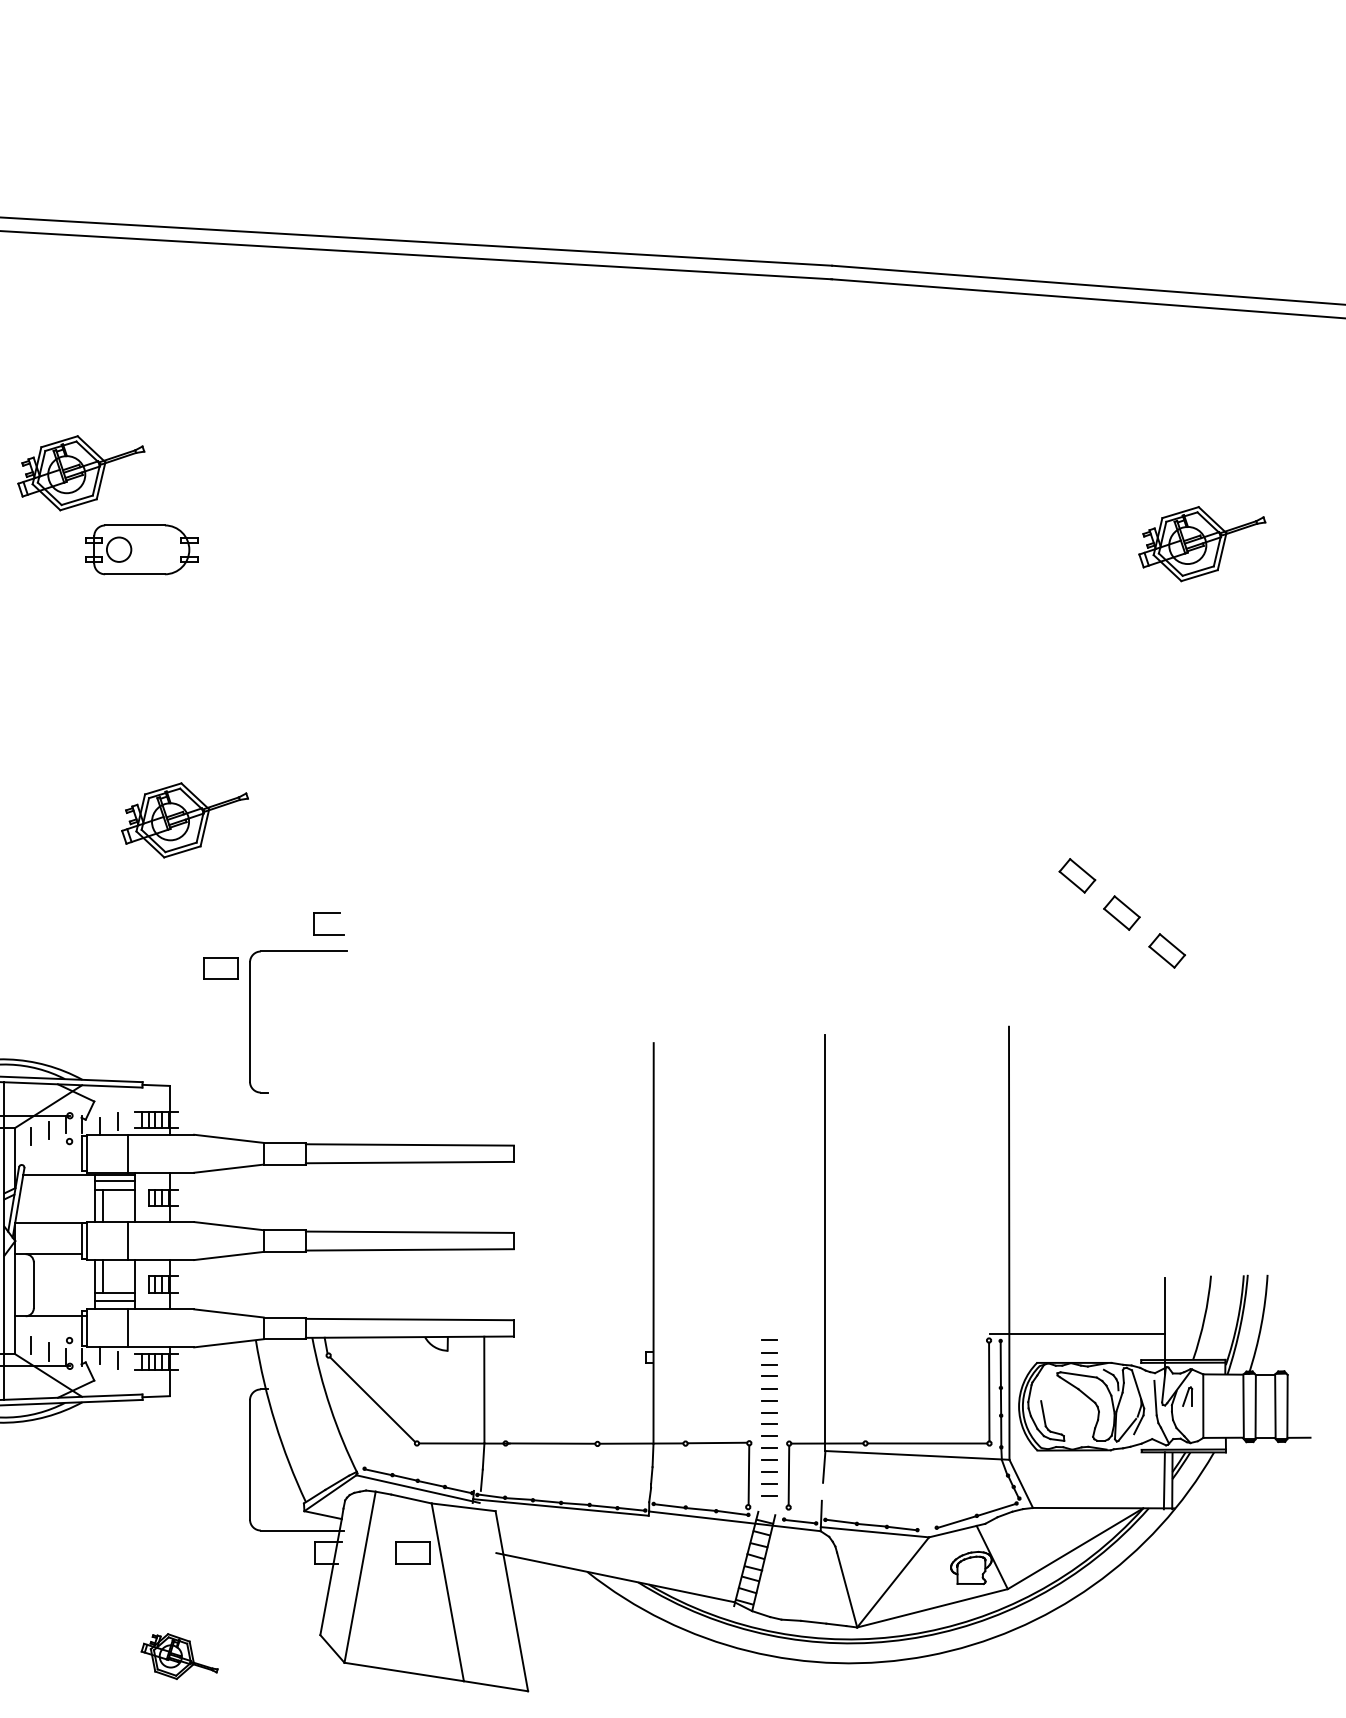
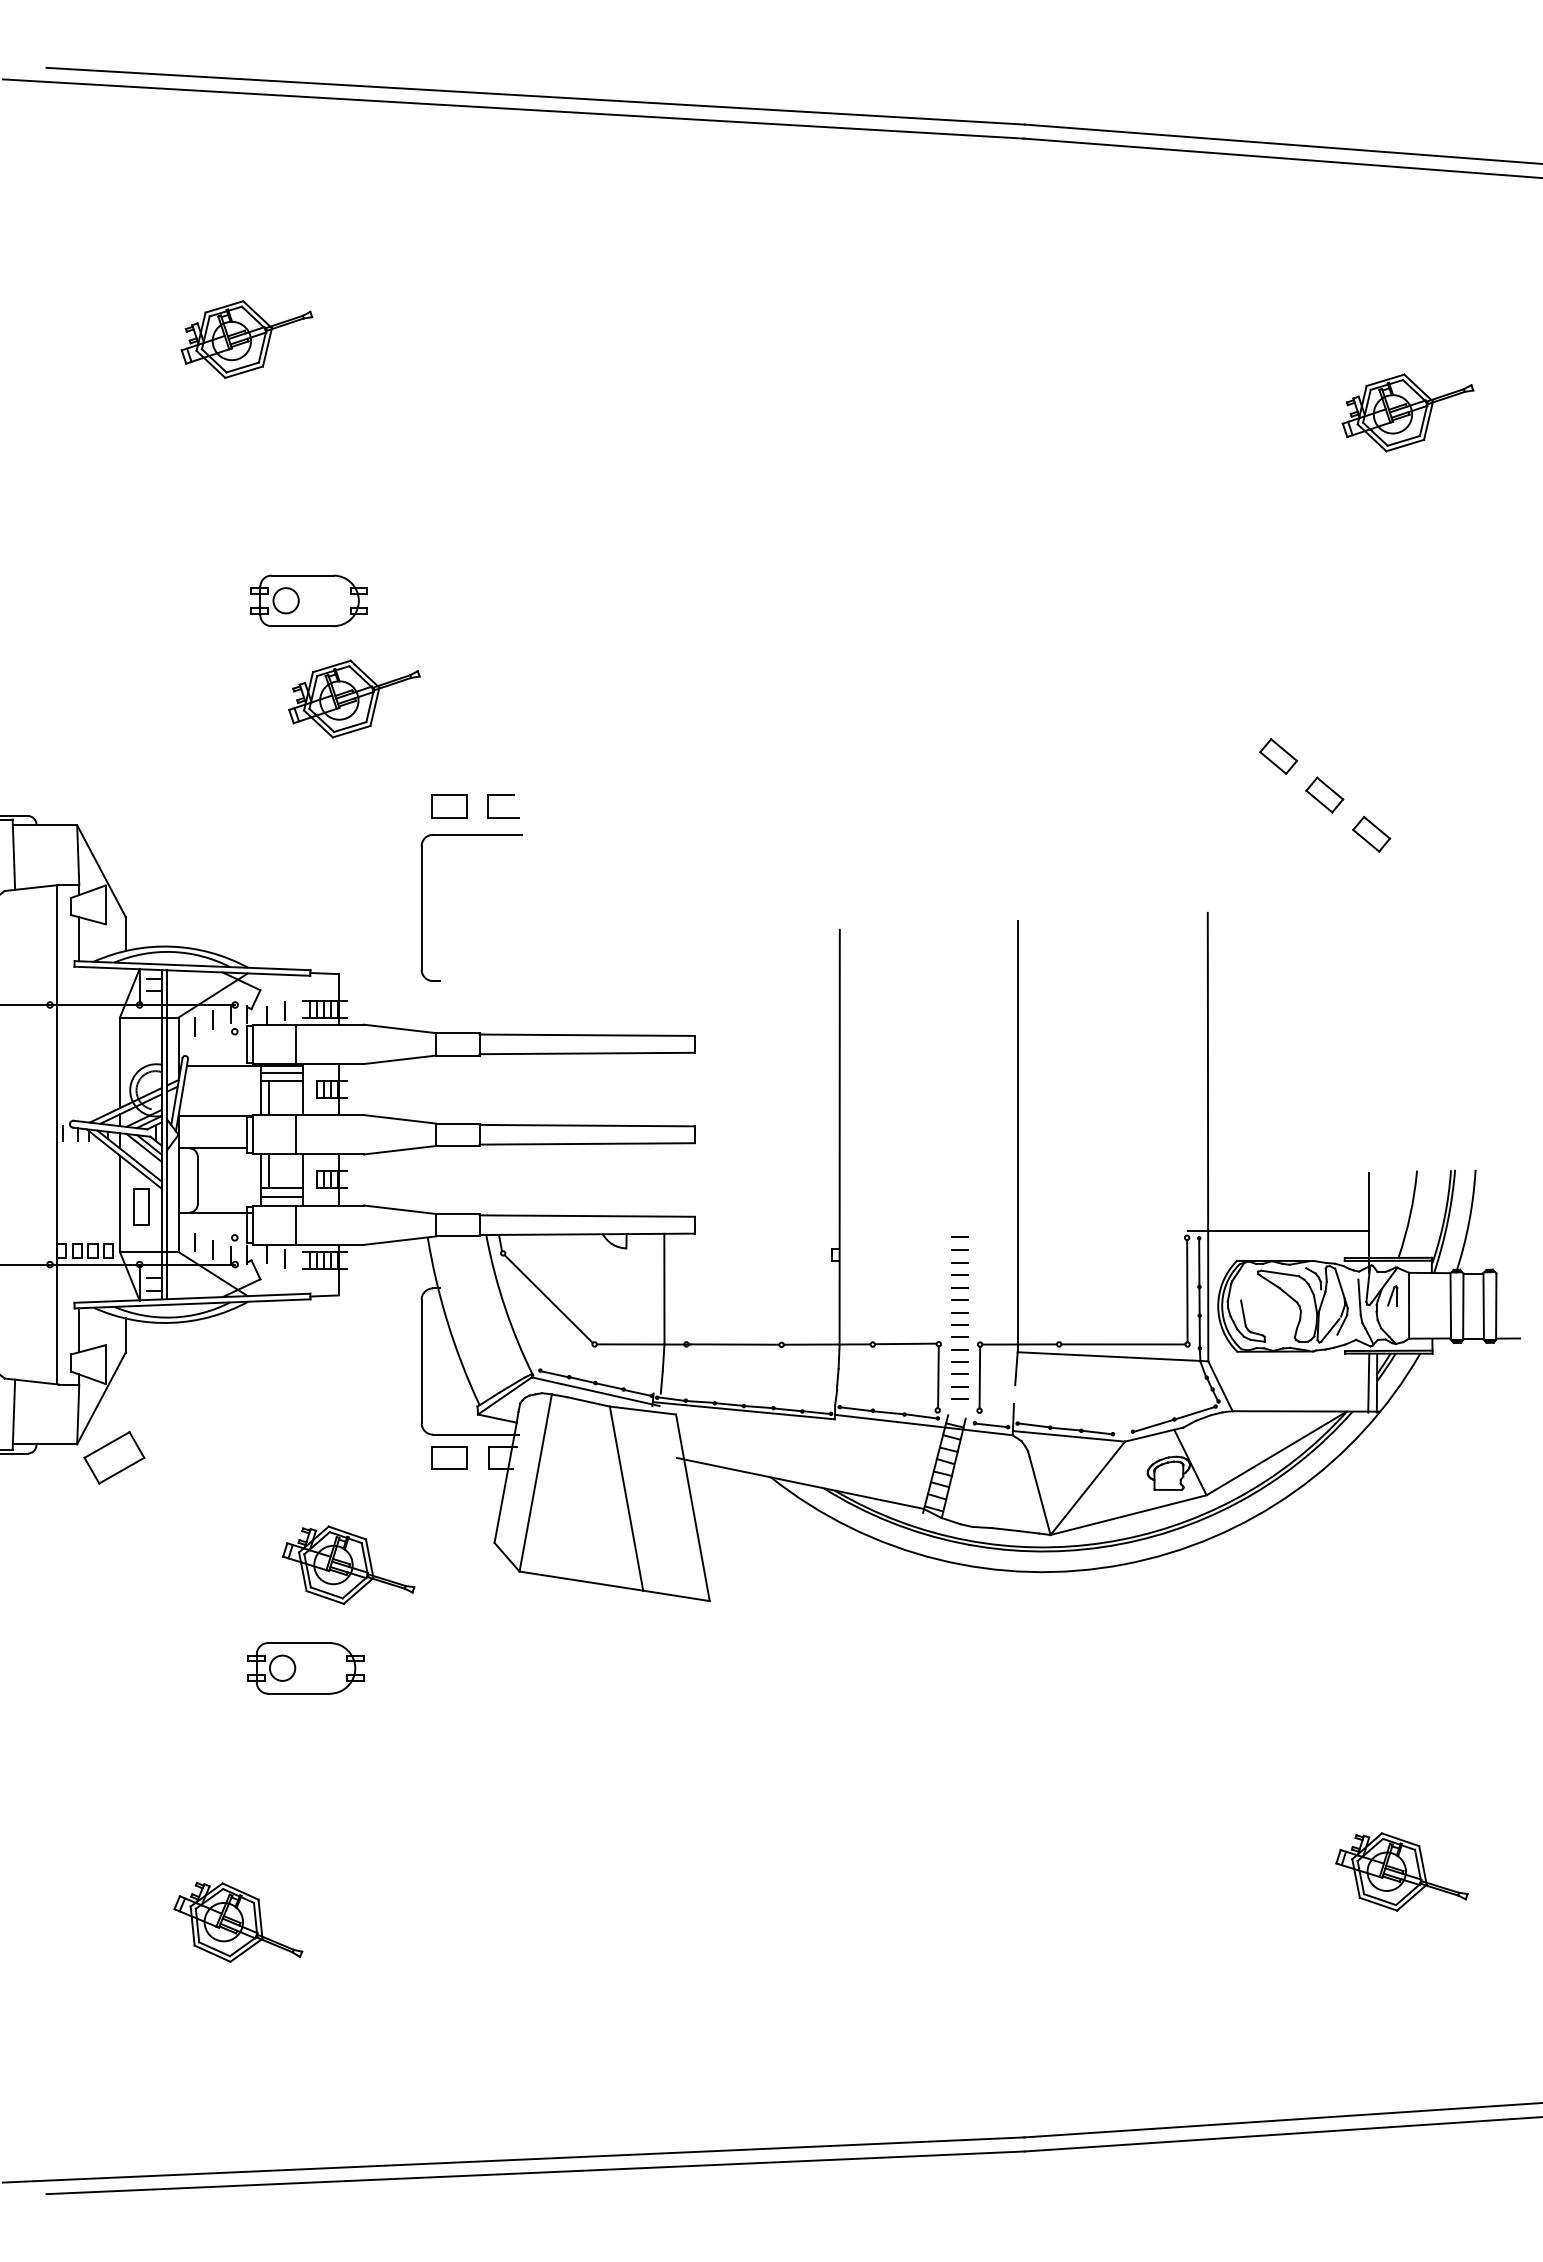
part: (140, 549) -> (308, 600), moved
part: (220, 968) -> (449, 806), moved
part: (413, 1552) -> (449, 1457), moved
part: (179, 1655) -> (348, 1564), size x1.67

